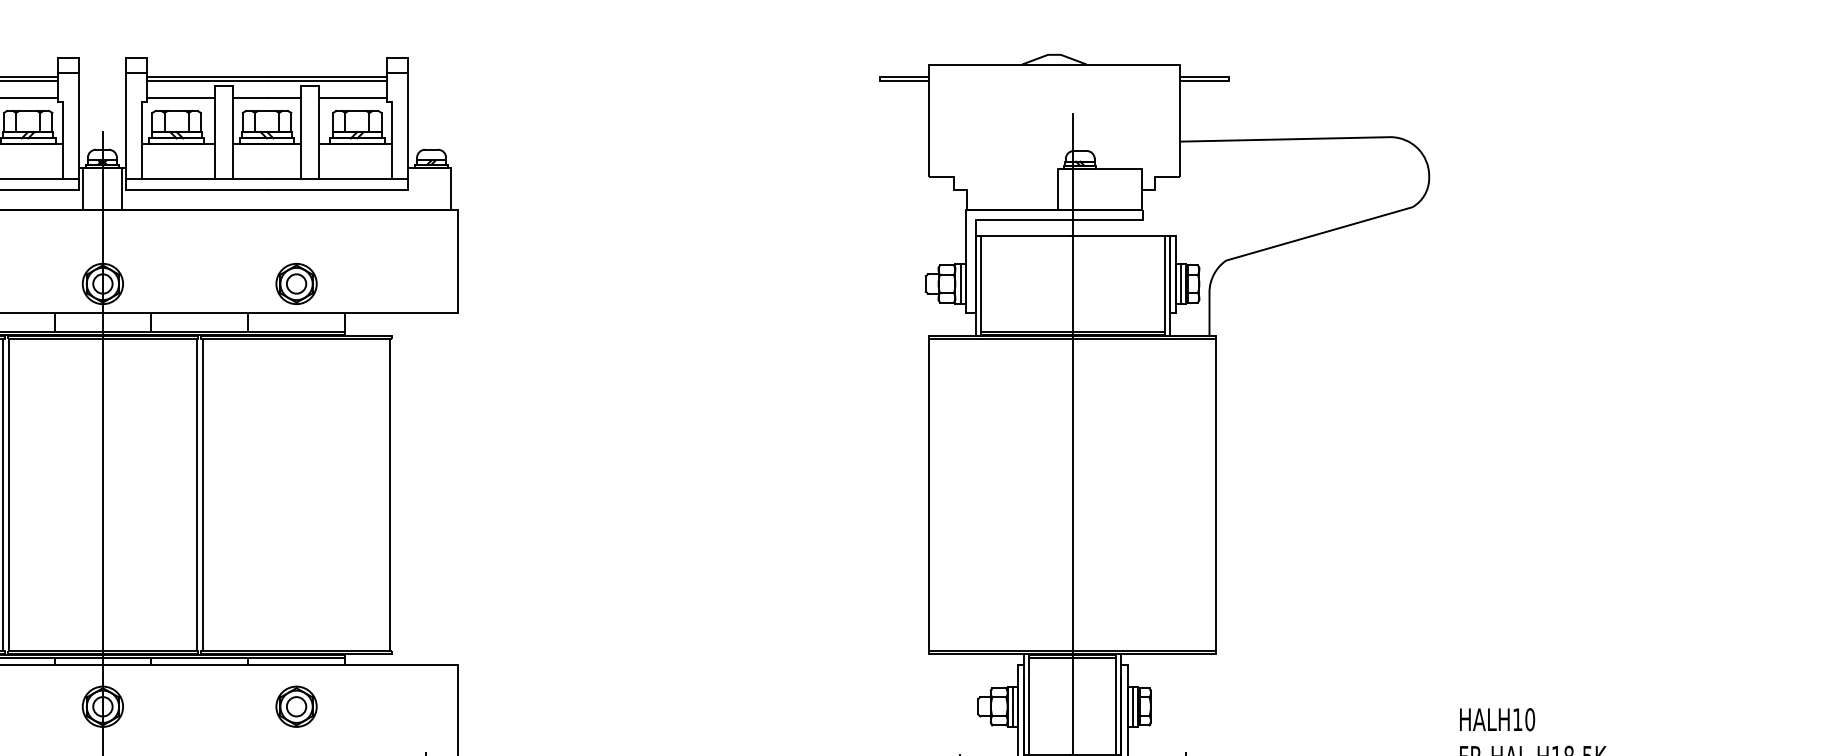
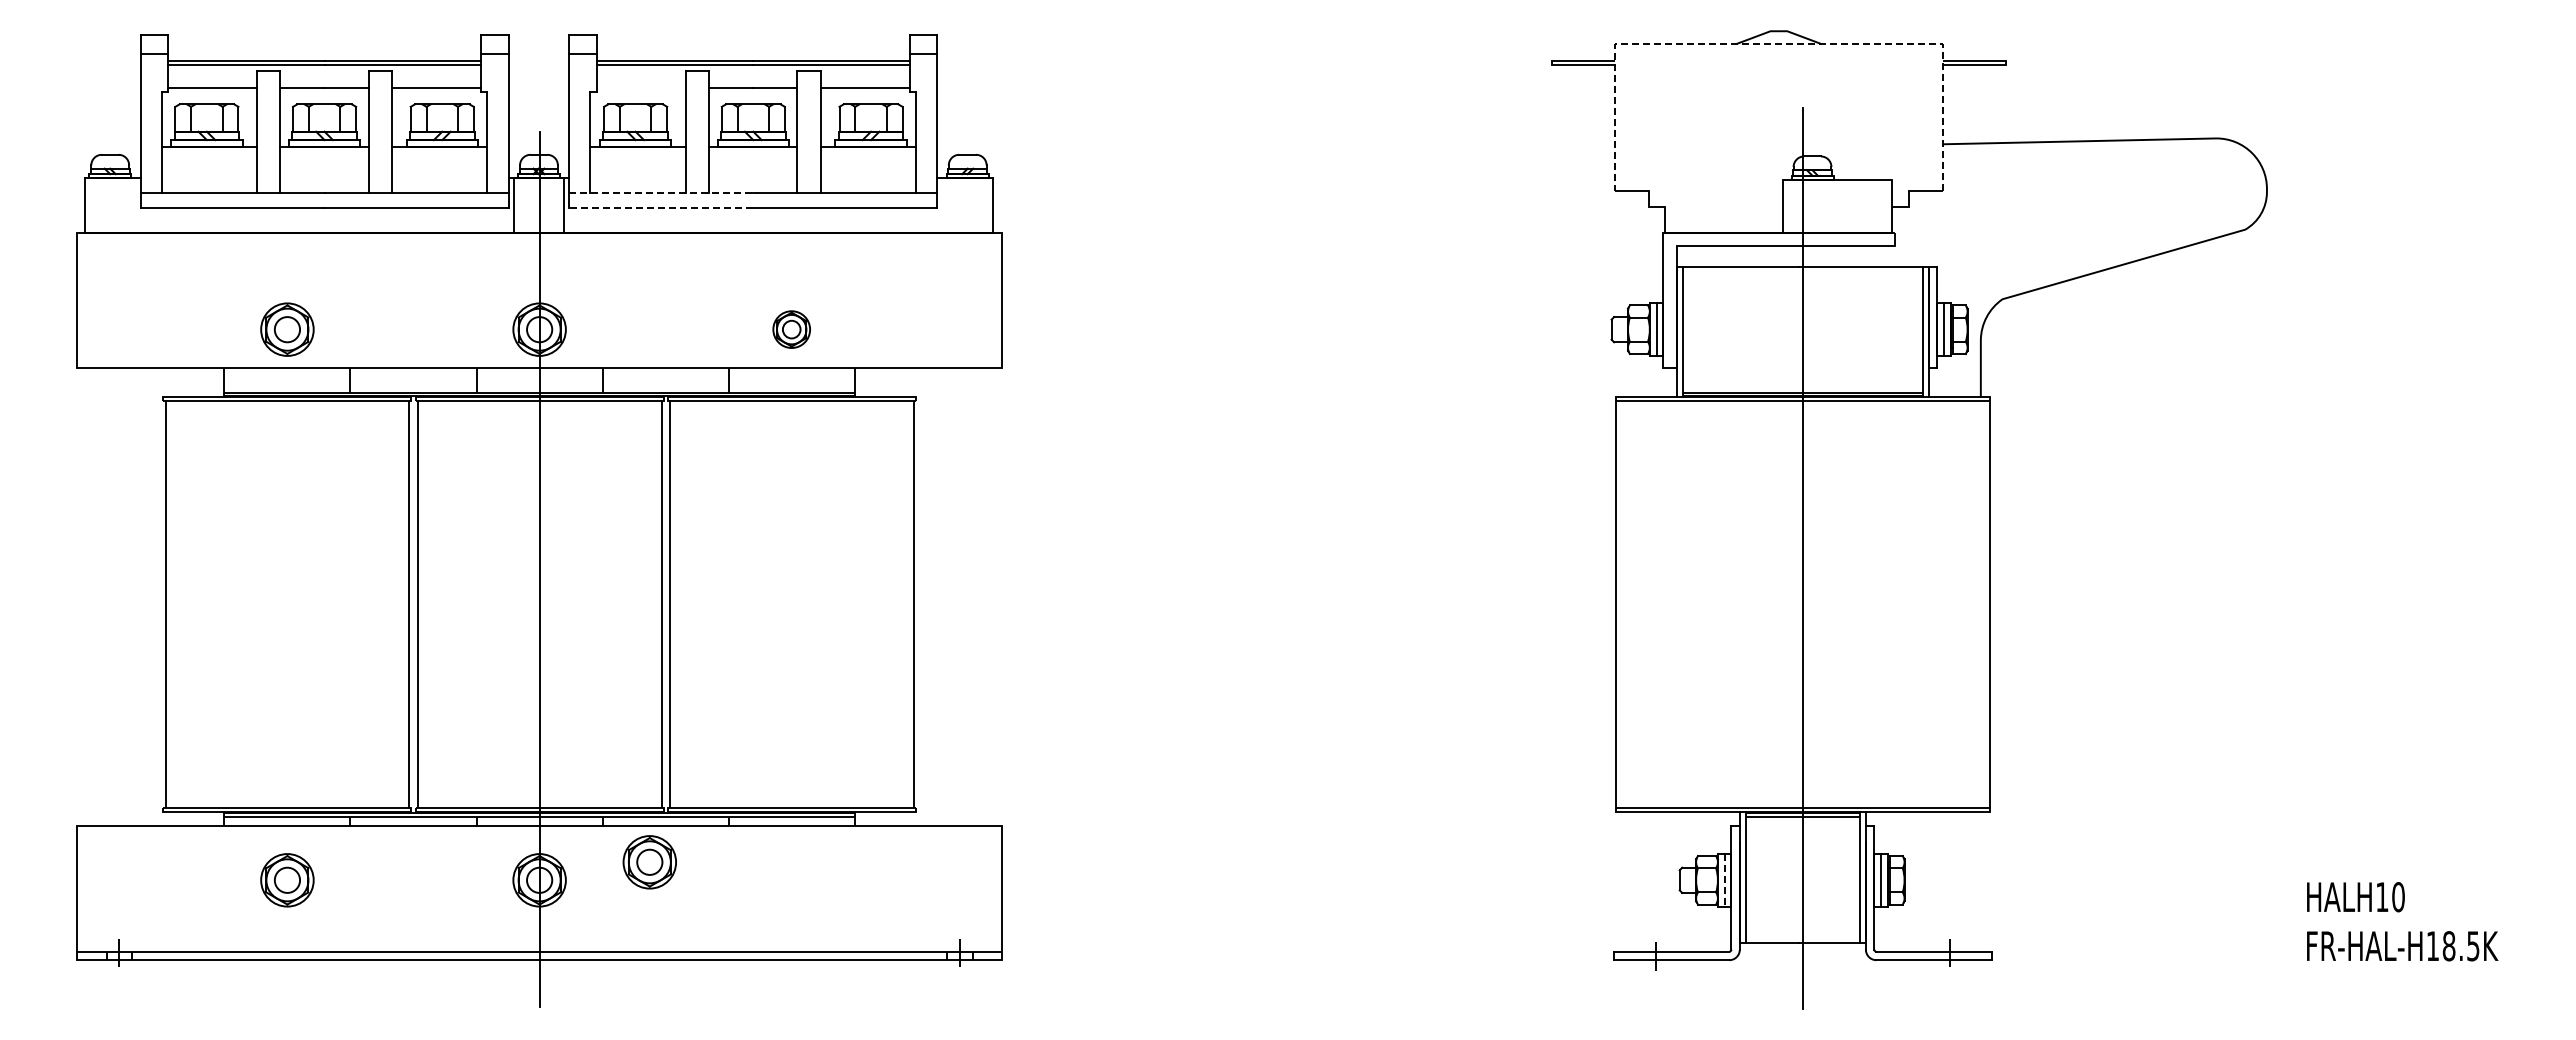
line: (1054, 64) -> (1778, 43), solid -> dashed
line: (181, 98) -> (641, 88), removed
line: (196, 179) -> (661, 193), solid -> dashed
line: (196, 190) -> (661, 207), solid -> dashed
part: (296, 283) -> (791, 329), size x0.7
part: (296, 706) -> (649, 862), moved
line: (1012, 706) -> (1724, 880), solid -> dashed

